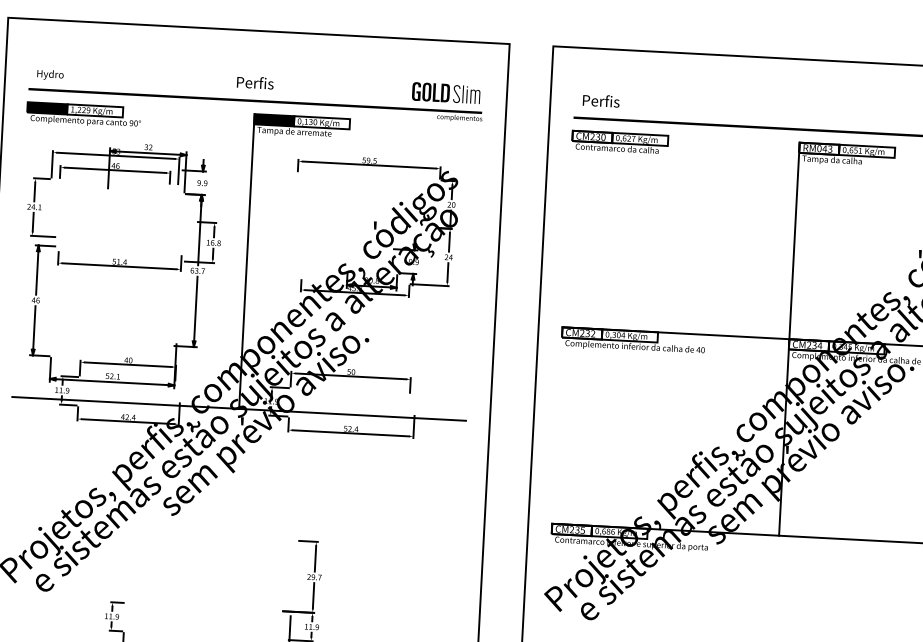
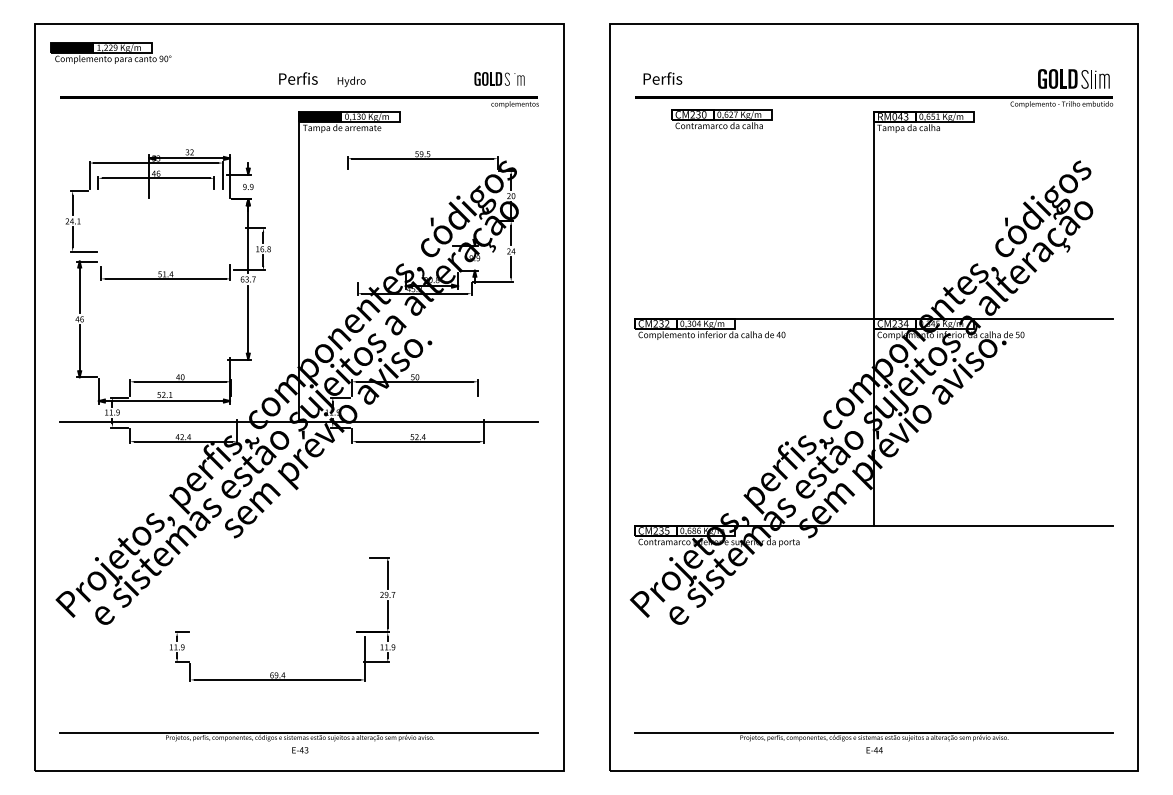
text: (50, 74) -> (351, 81), moved
part: (446, 92) -> (499, 78), size x0.7
part: (83, 114) -> (110, 52), moved
part: (619, 142) -> (721, 119), moved

